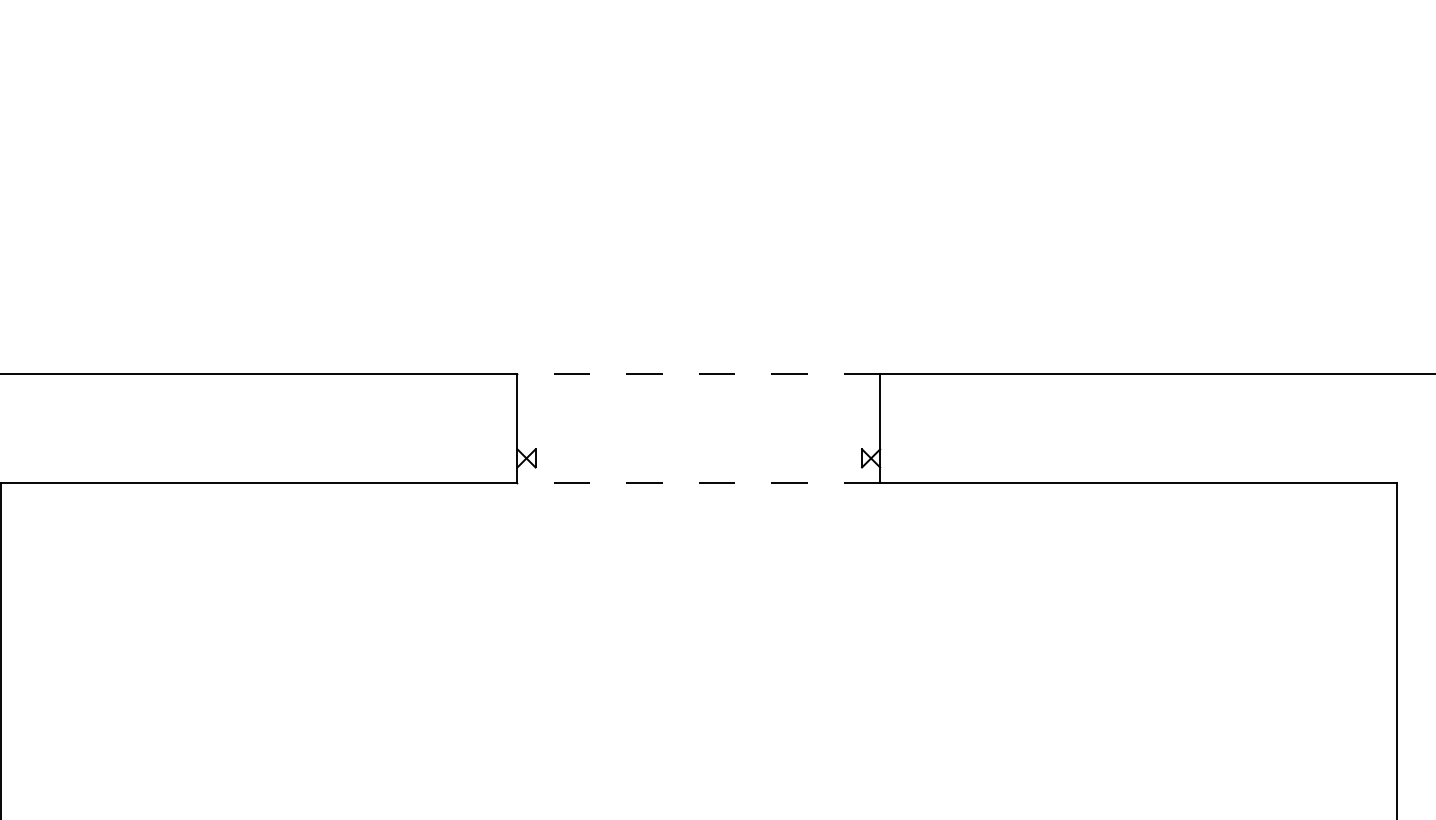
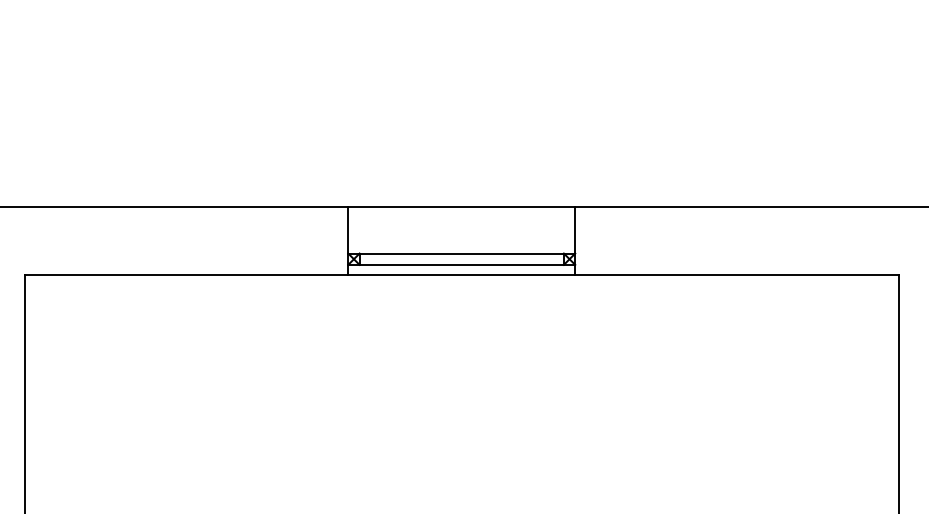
line: (698, 374) -> (461, 206), dashed -> solid
line: (698, 449) -> (461, 253), added
line: (698, 466) -> (461, 264), added
line: (698, 482) -> (461, 274), dashed -> solid

